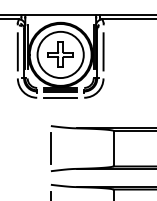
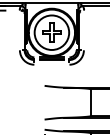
line: (17, 51) -> (19, 30), removed
line: (103, 51) -> (83, 30), removed
line: (60, 97) -> (51, 64), removed
line: (50, 148) -> (44, 102), removed

